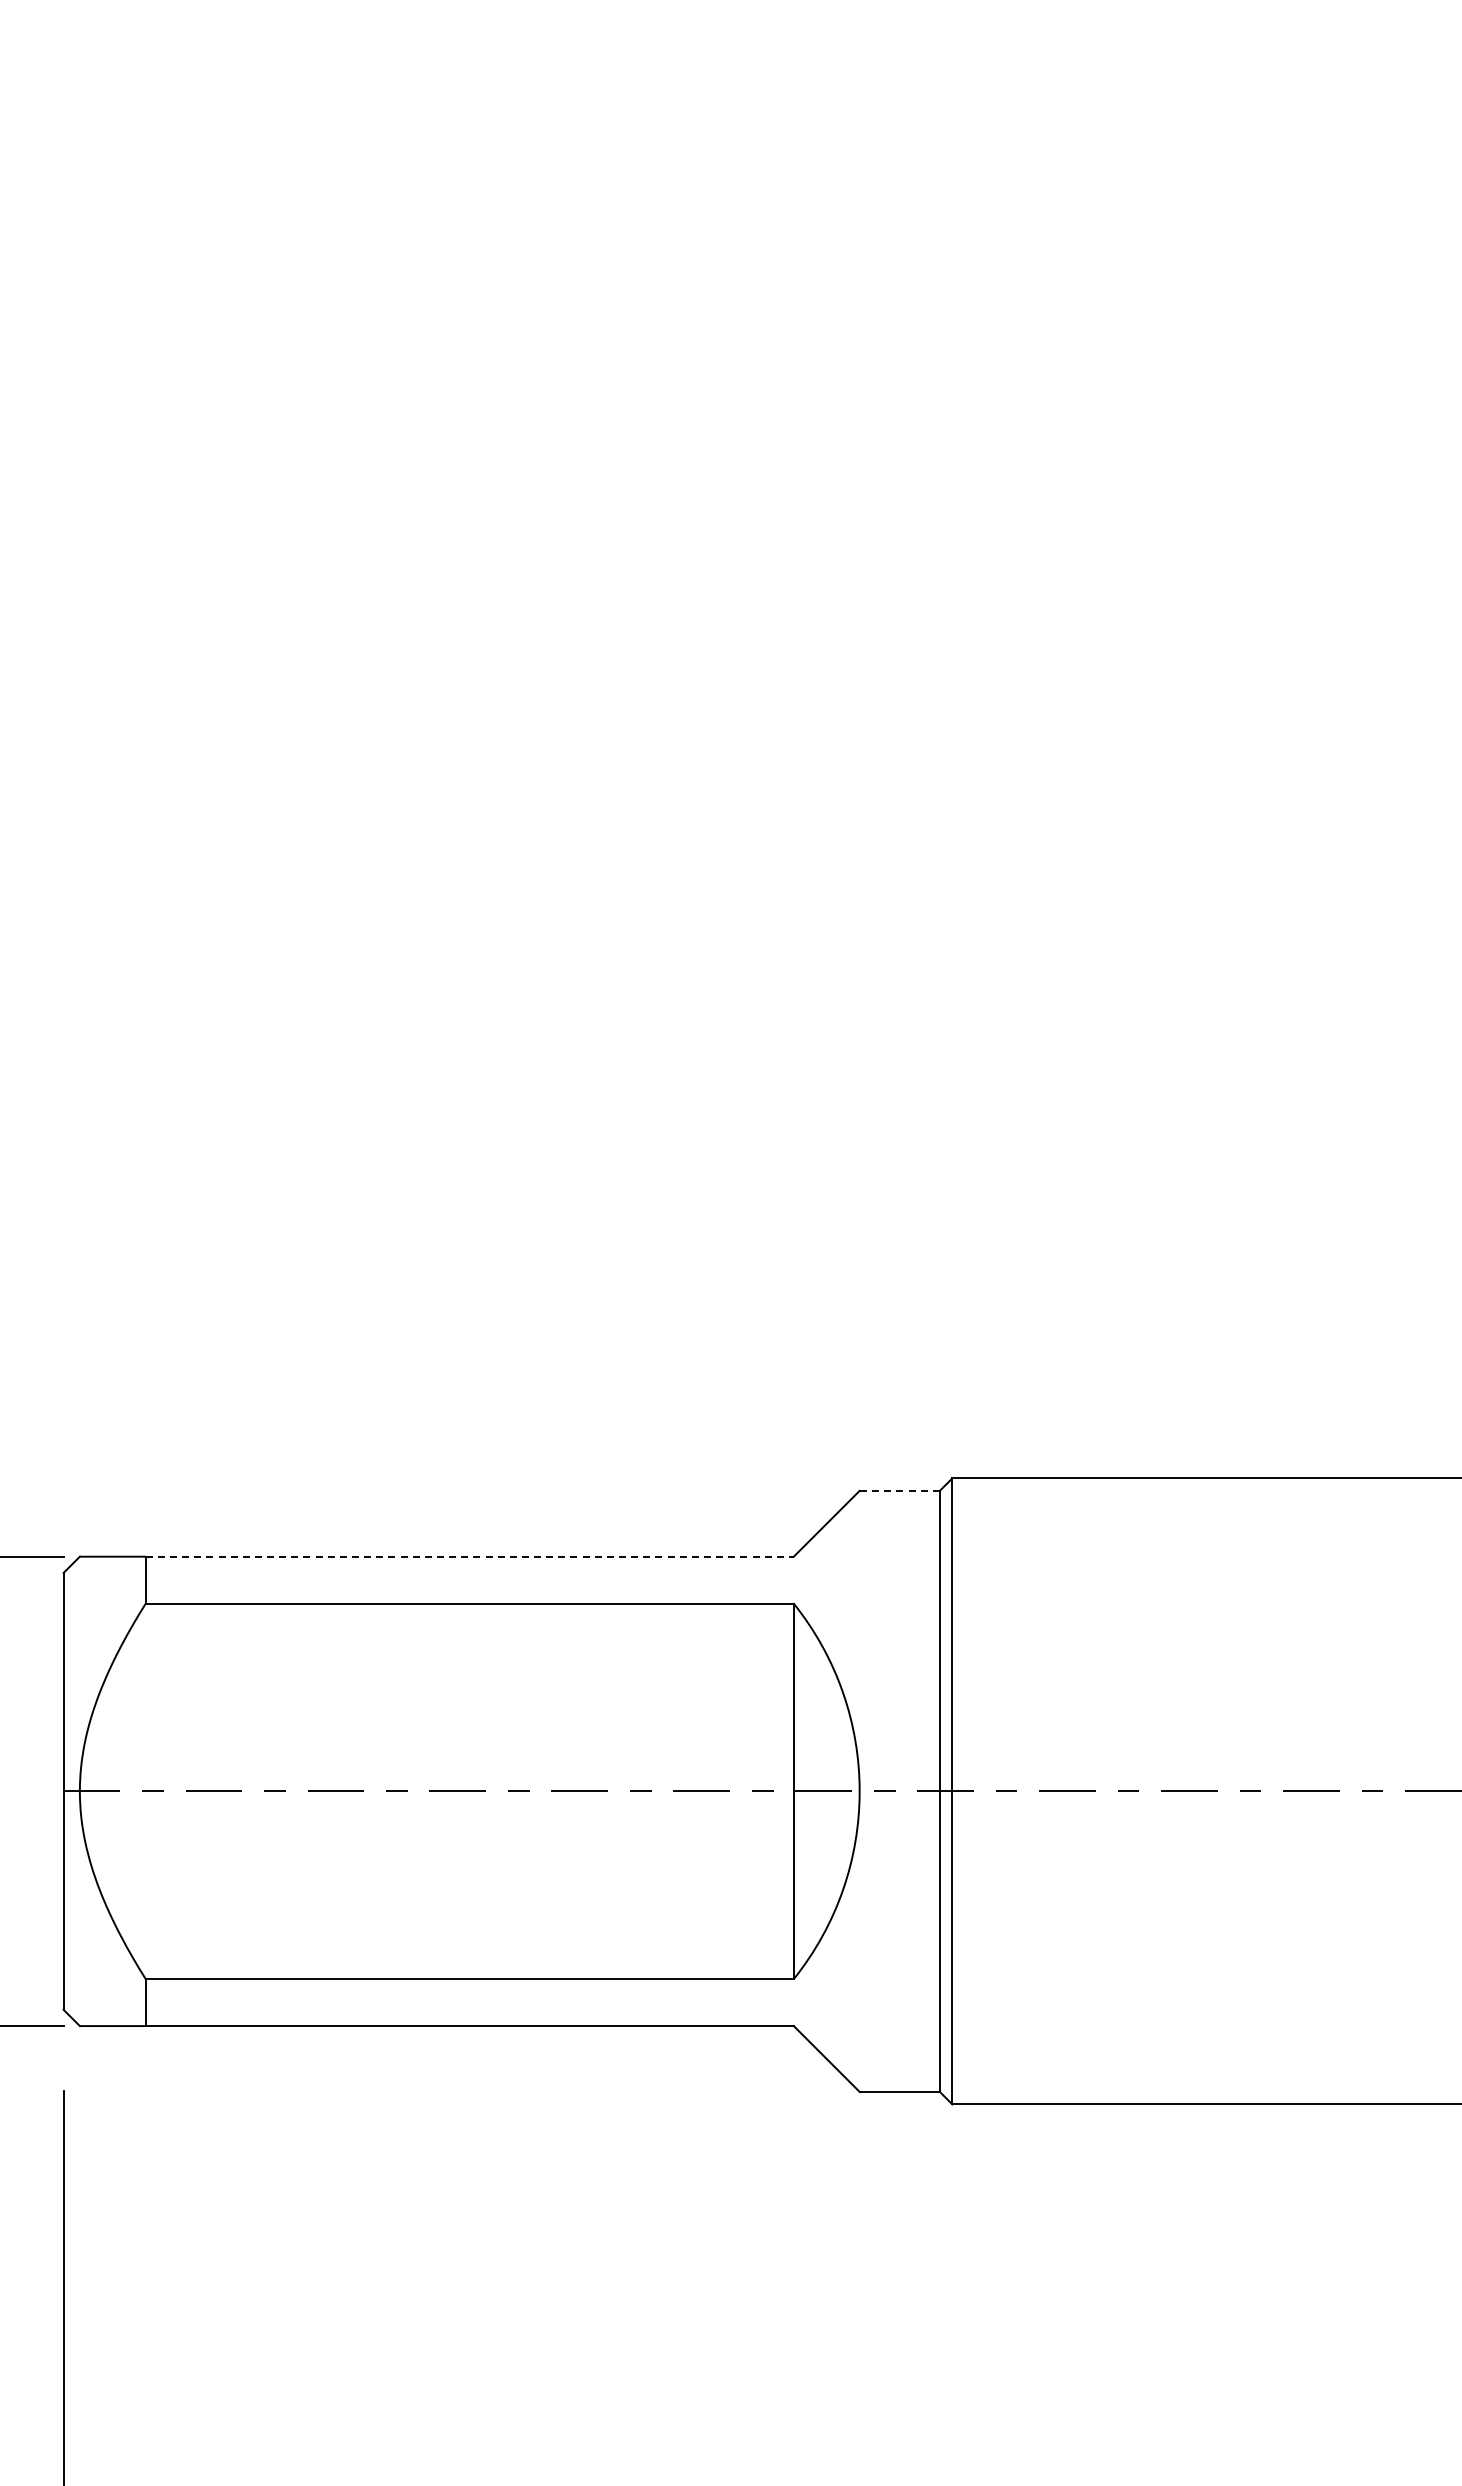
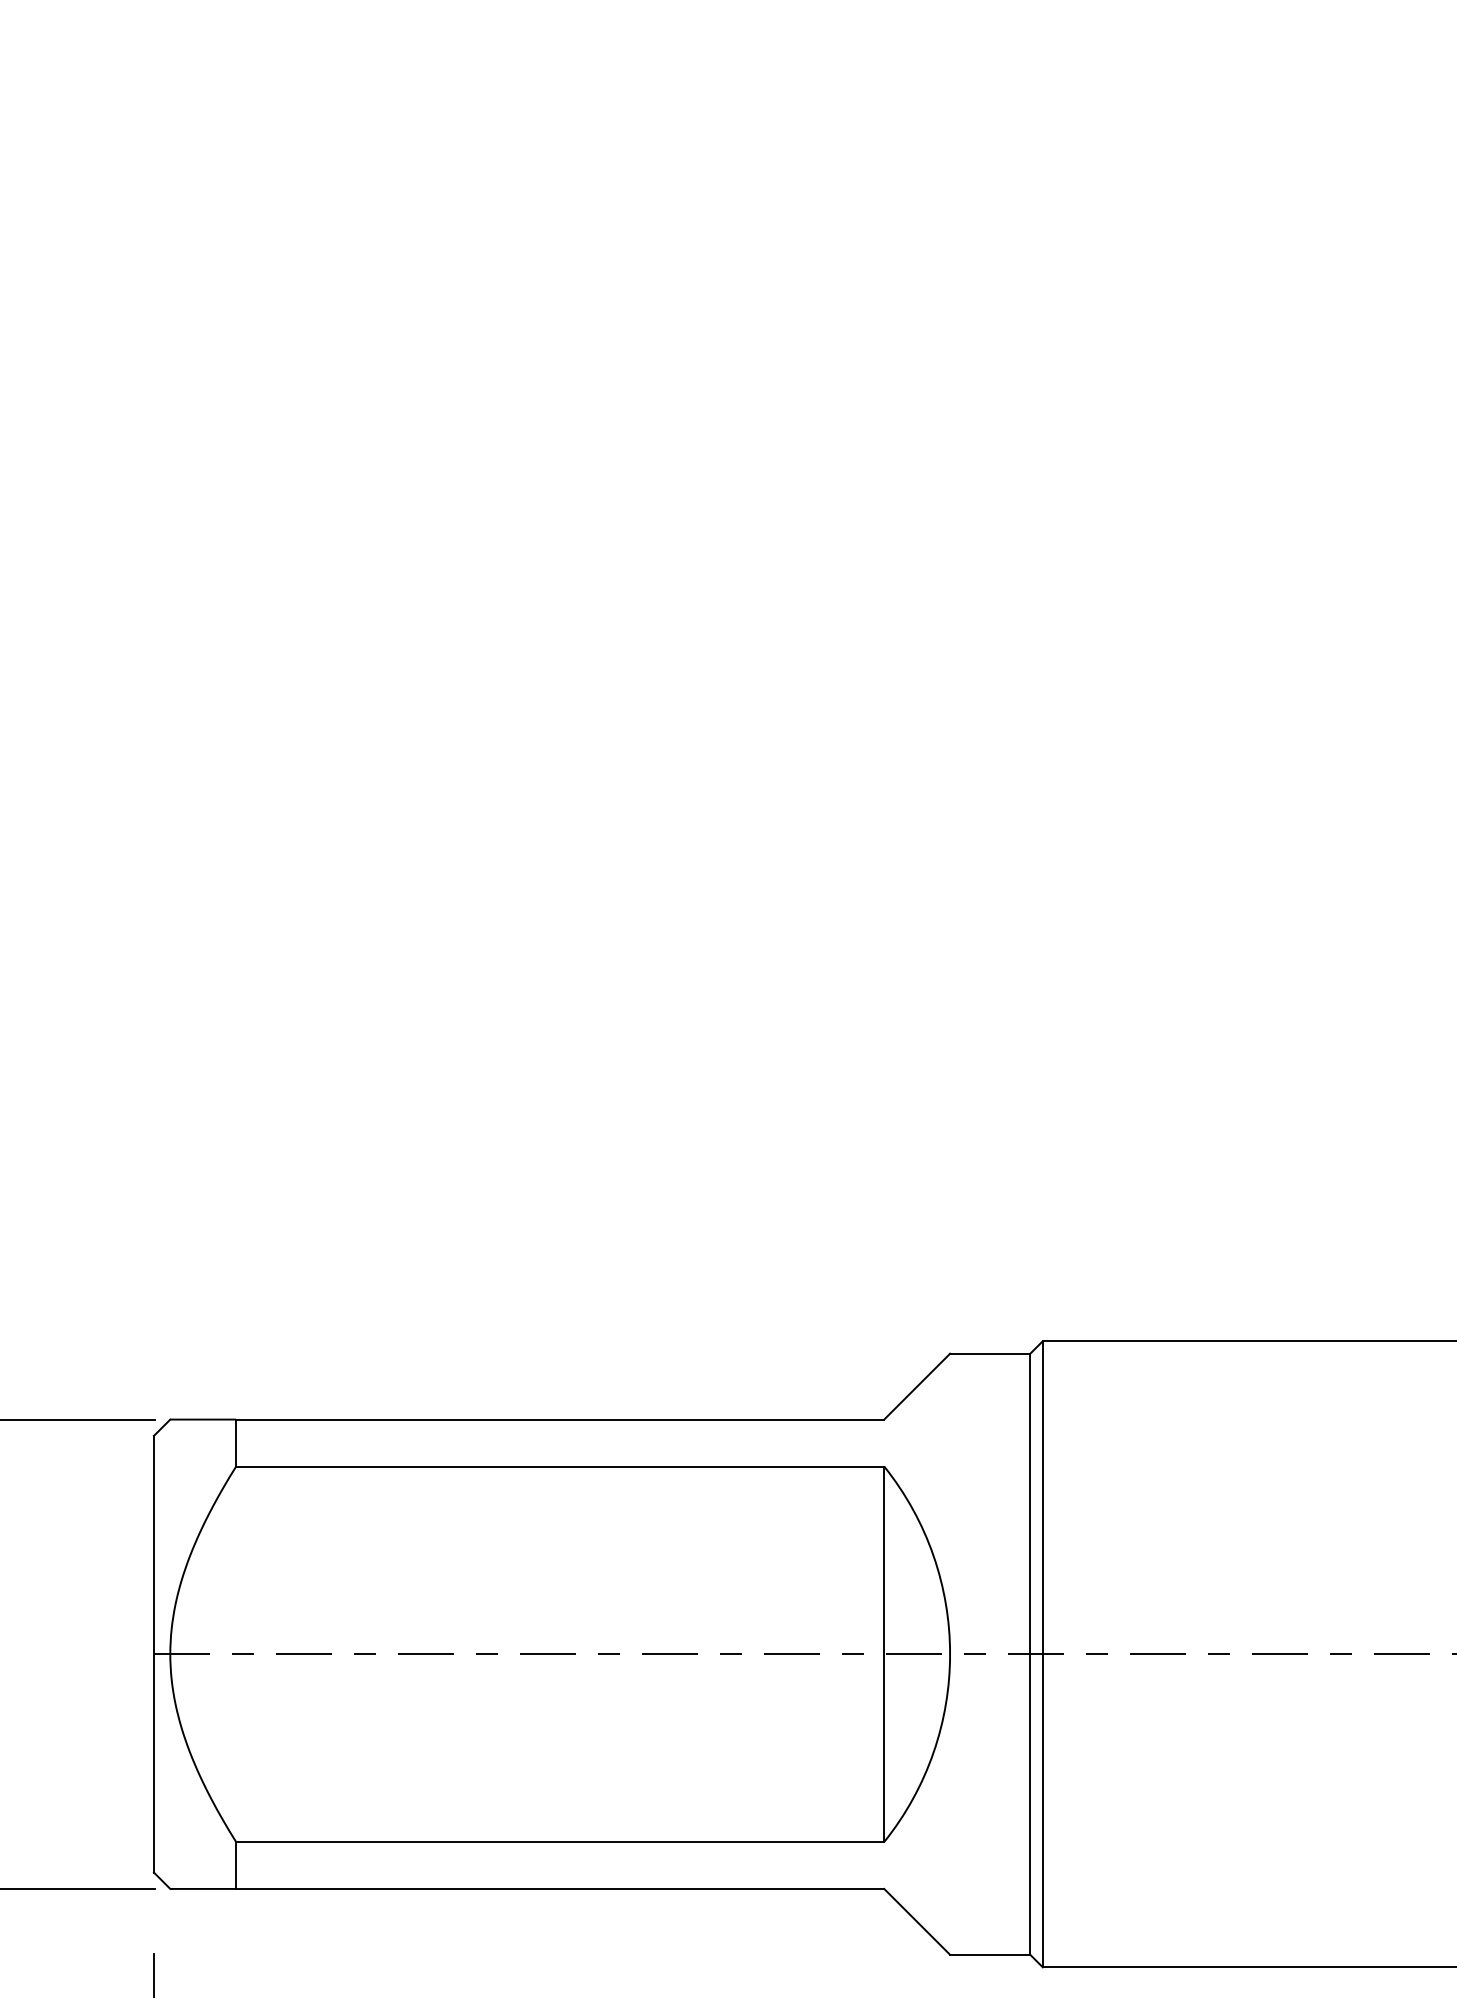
line: (899, 1490) -> (989, 1353), dashed -> solid
line: (470, 1556) -> (560, 1419), dashed -> solid

